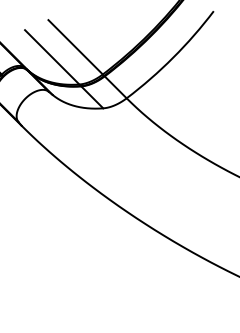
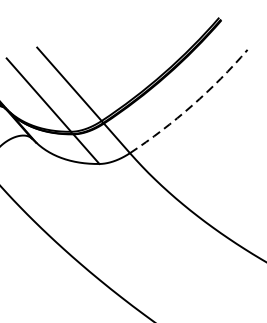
arc: (173, 57) -> (192, 105), solid -> dashed

